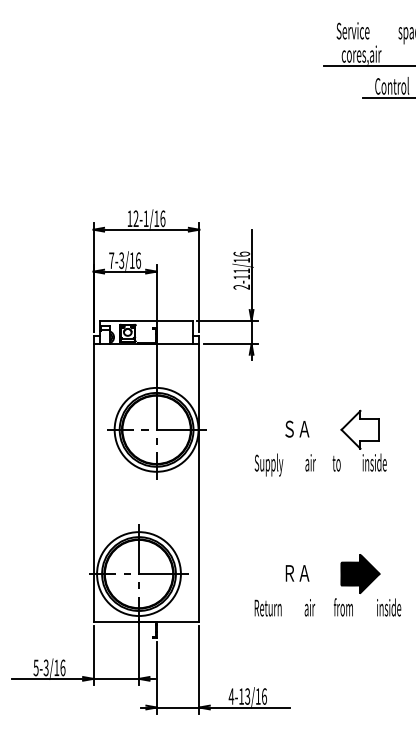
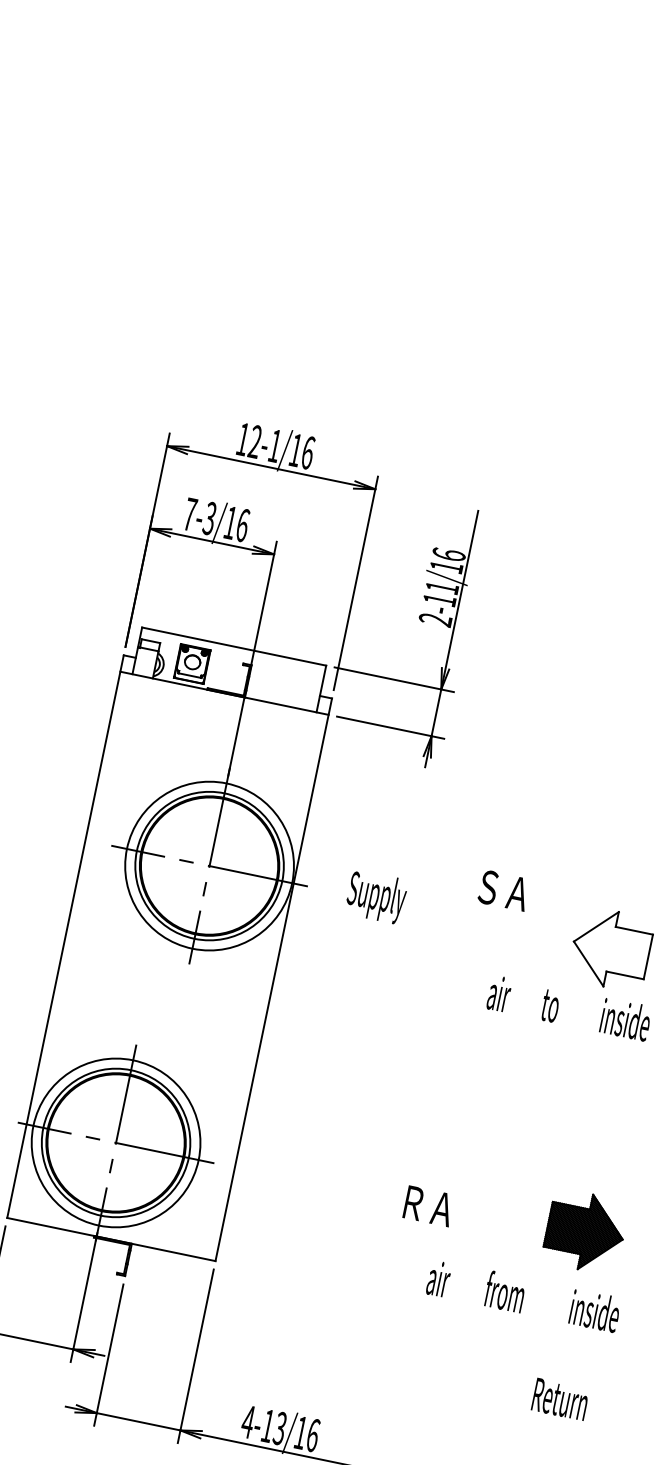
text: (297, 428) -> (504, 889), moved
text: (268, 464) -> (375, 895), moved
part: (360, 573) -> (585, 1230), moved
text: (267, 607) -> (559, 1397), moved

